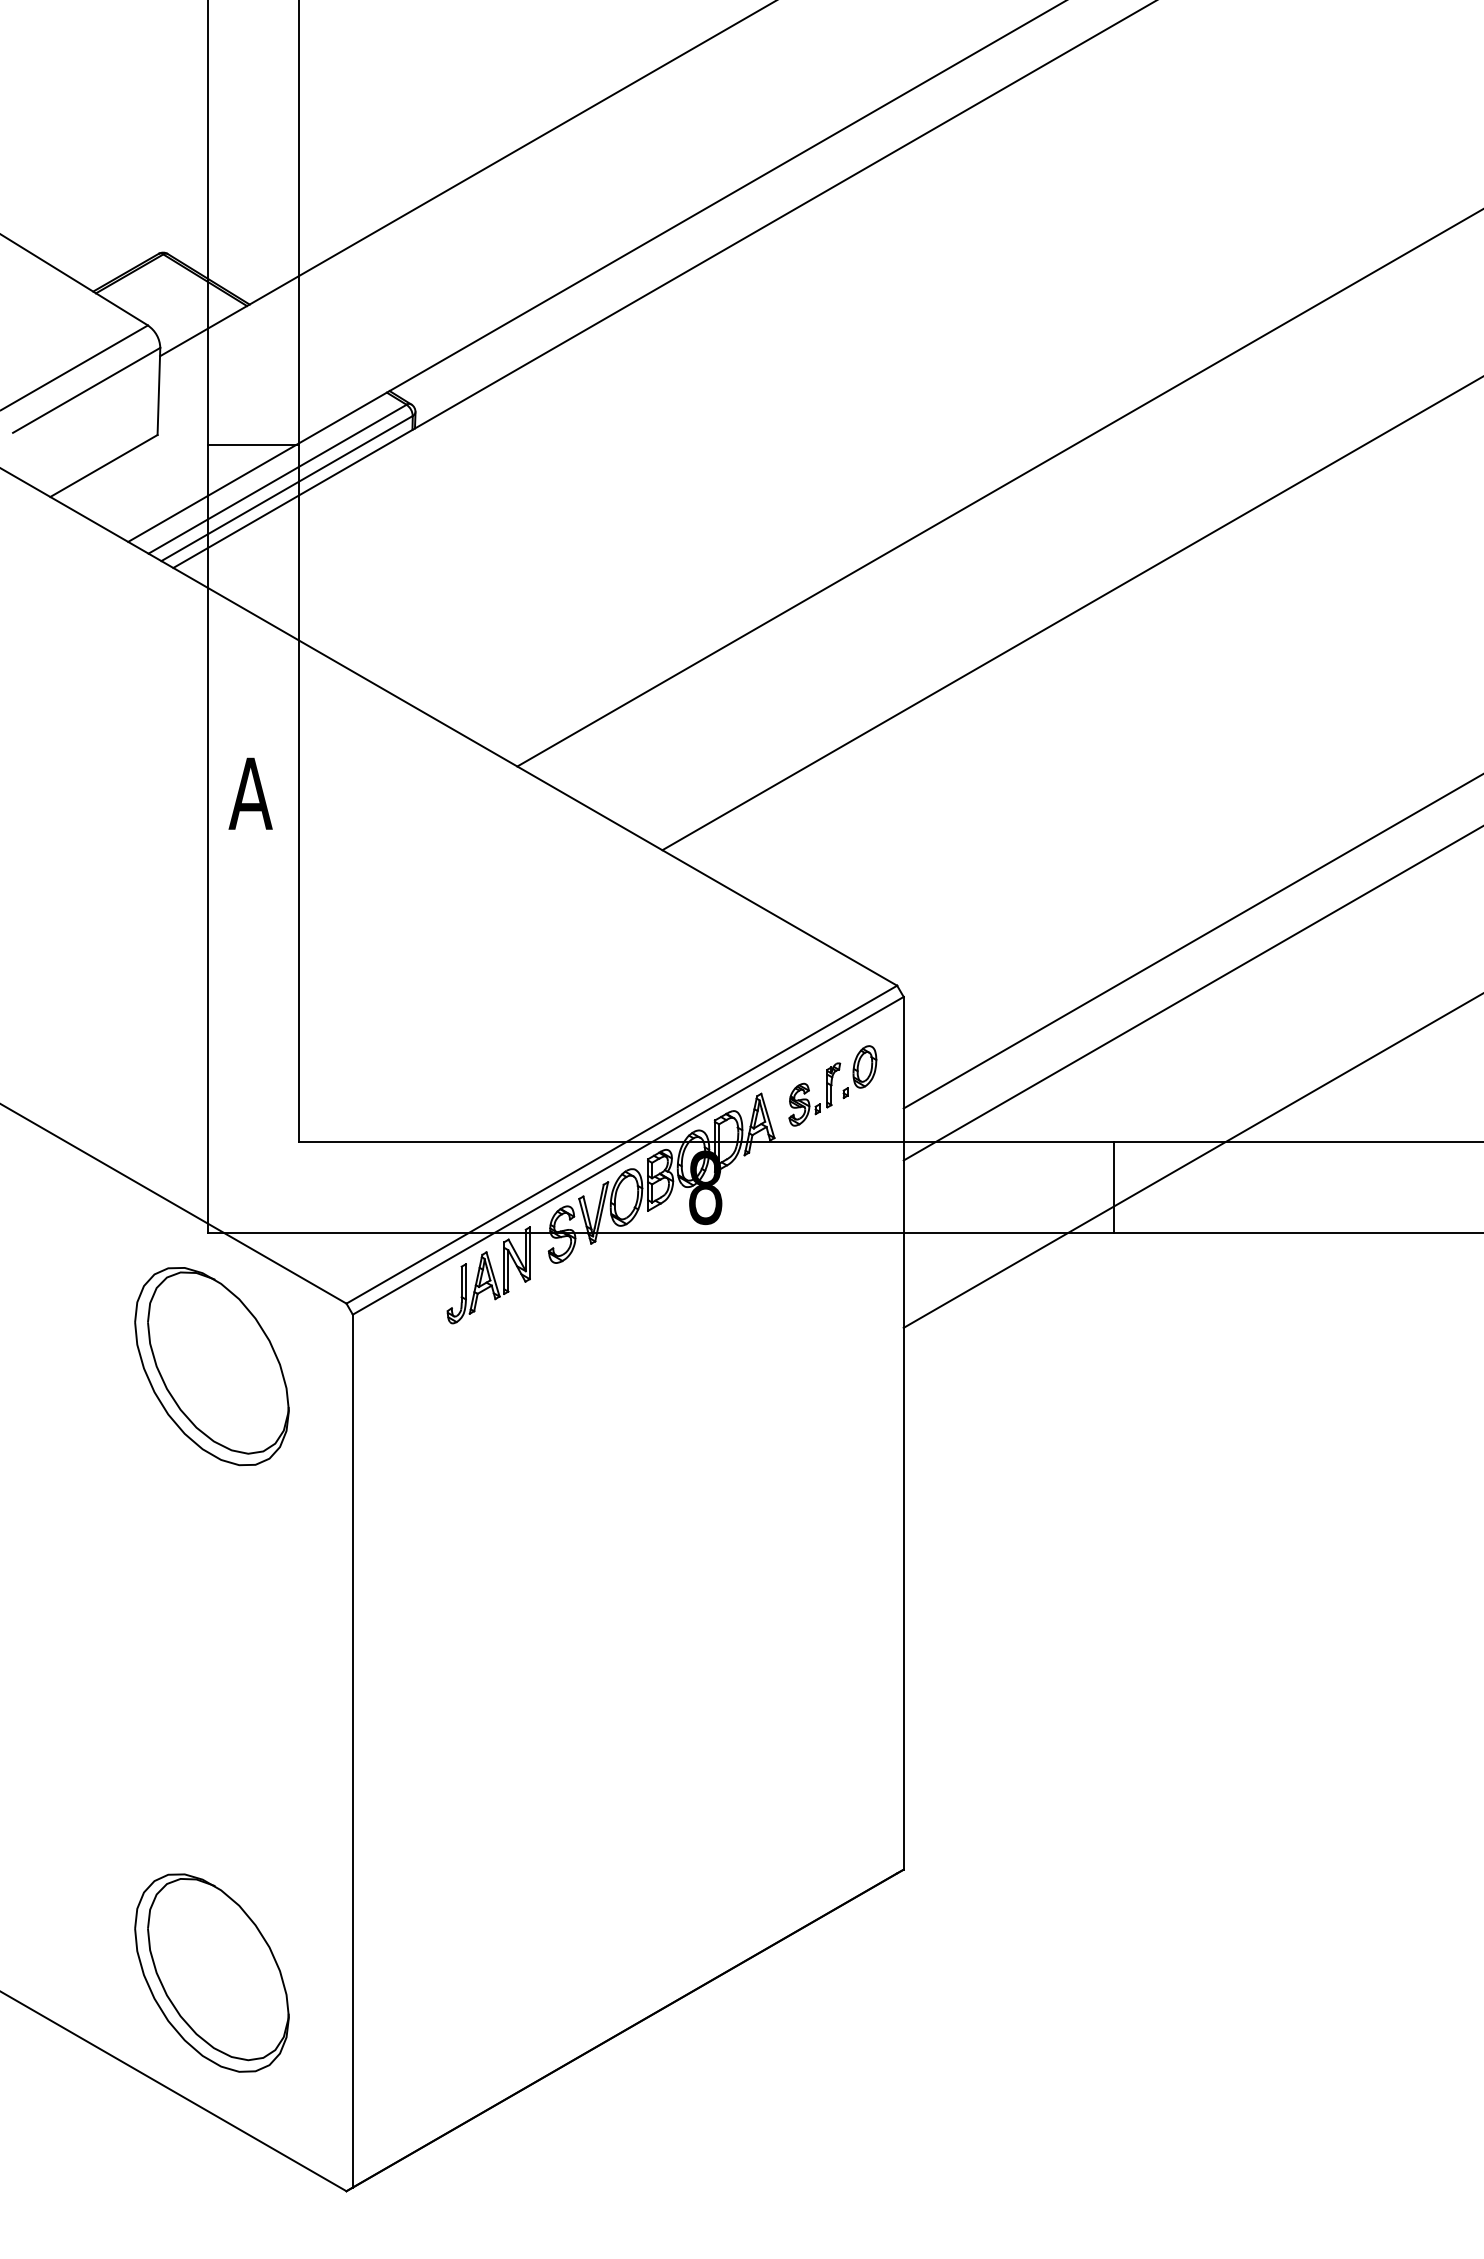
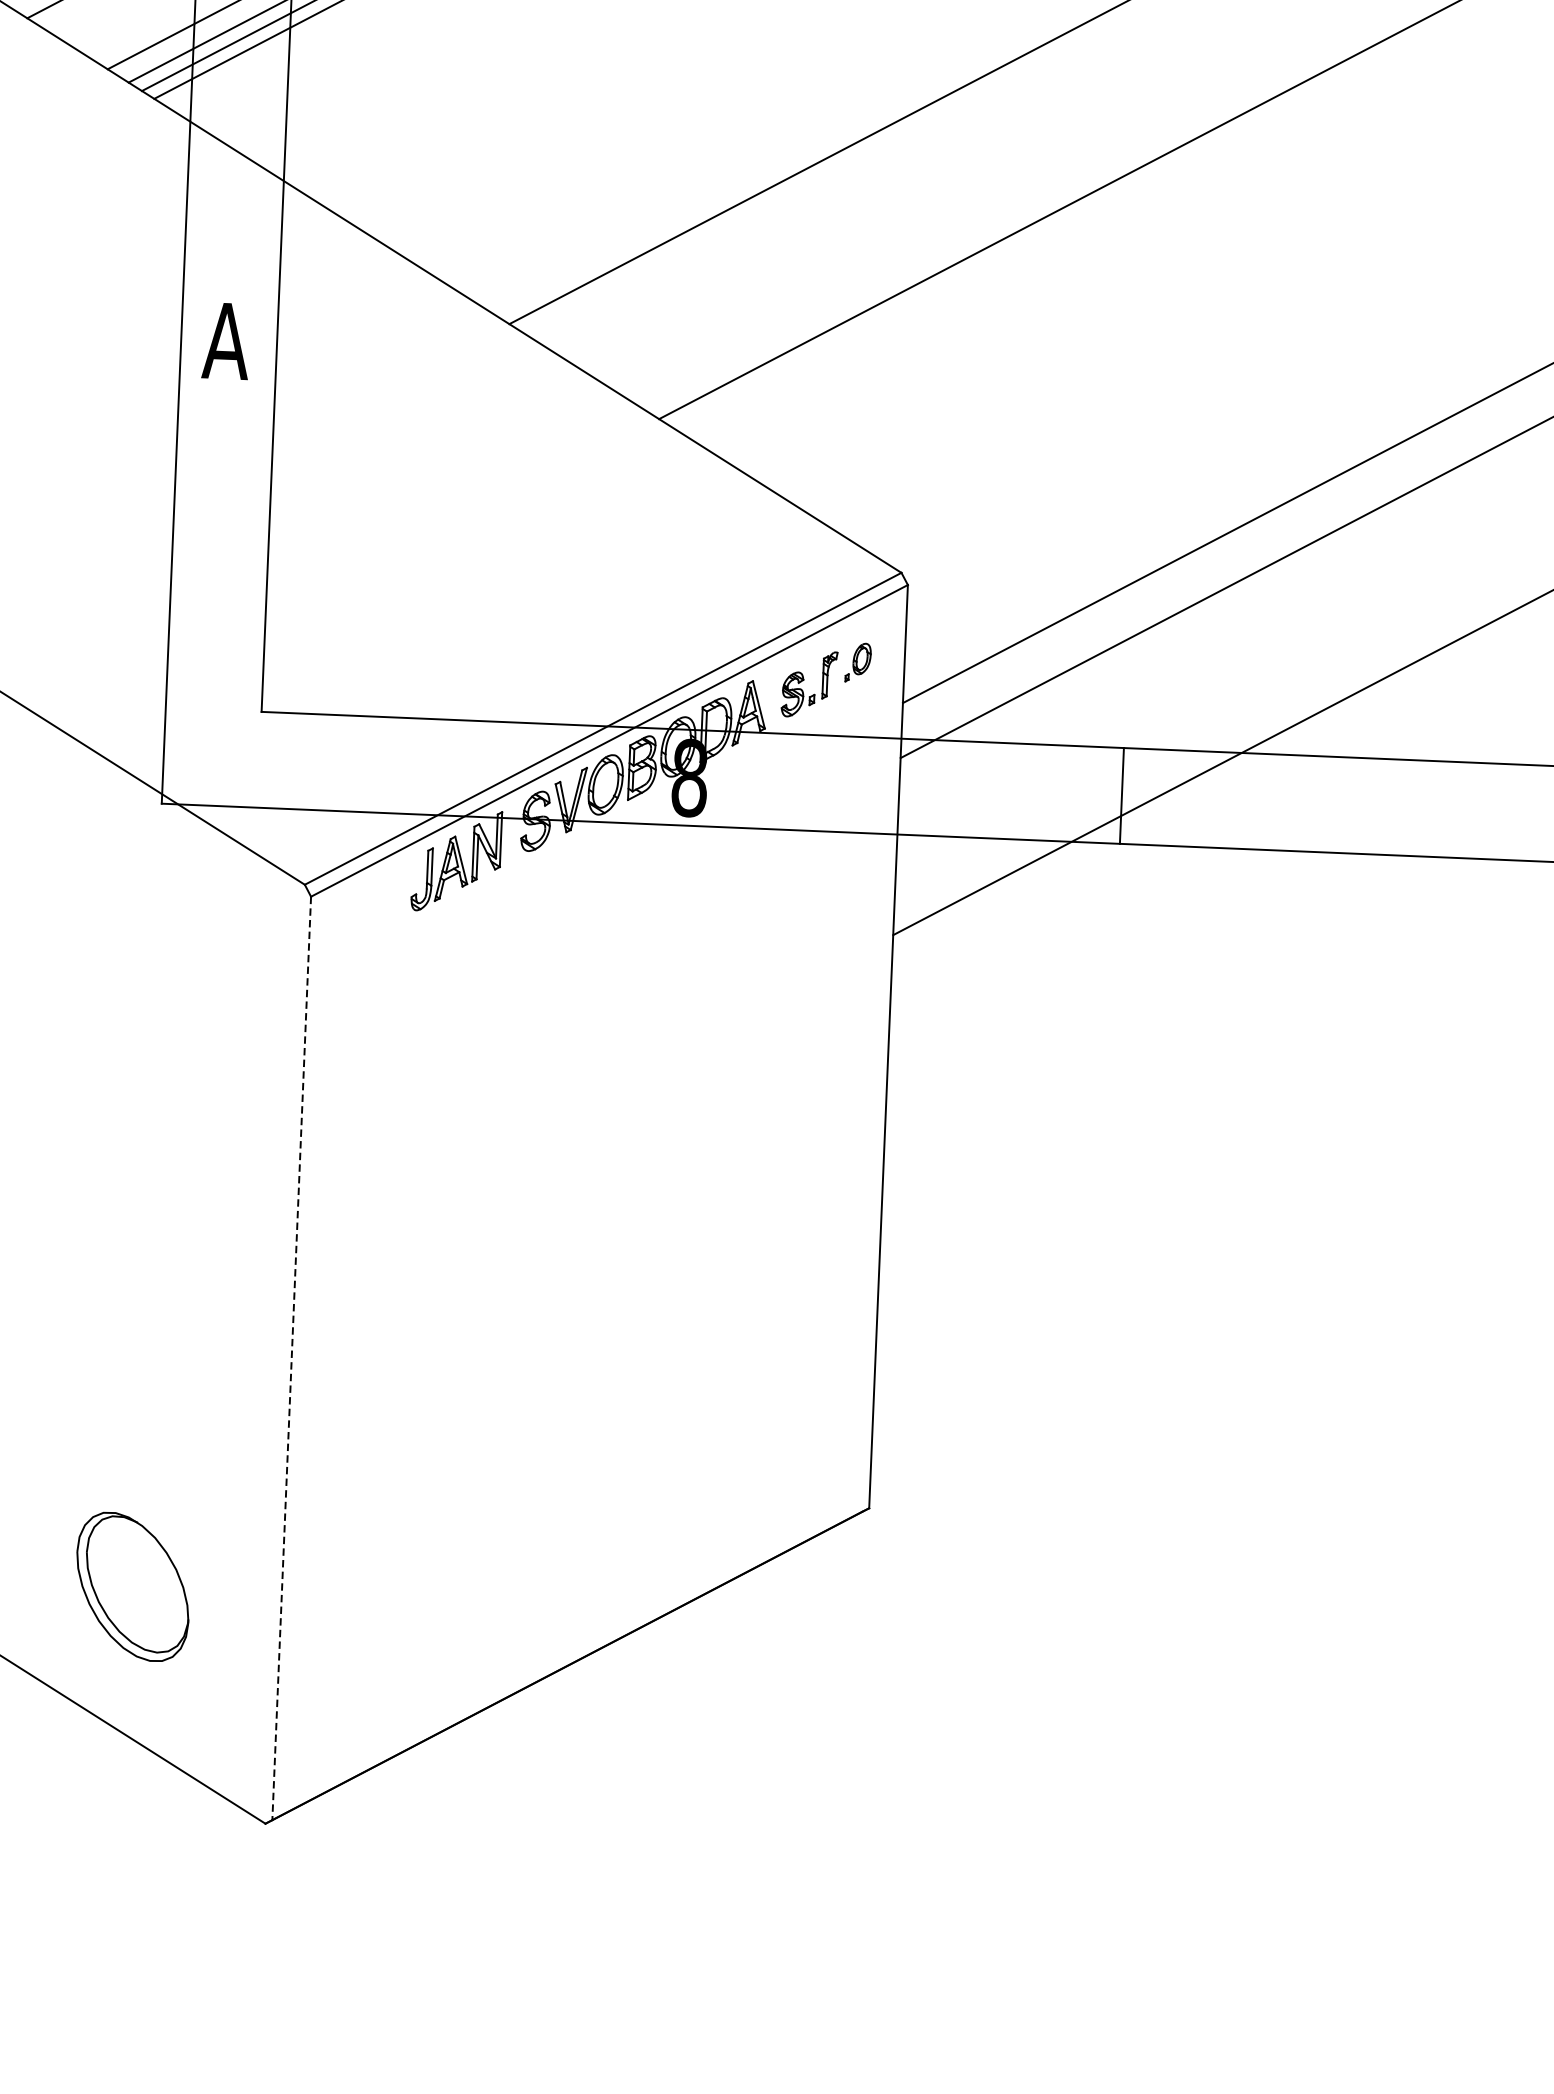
part: (859, 1072) -> (857, 663), size x0.7
part: (211, 1366) -> (159, 945), removed
line: (352, 1751) -> (291, 1358), solid -> dashed
part: (211, 1972) -> (132, 1586), size x0.7

